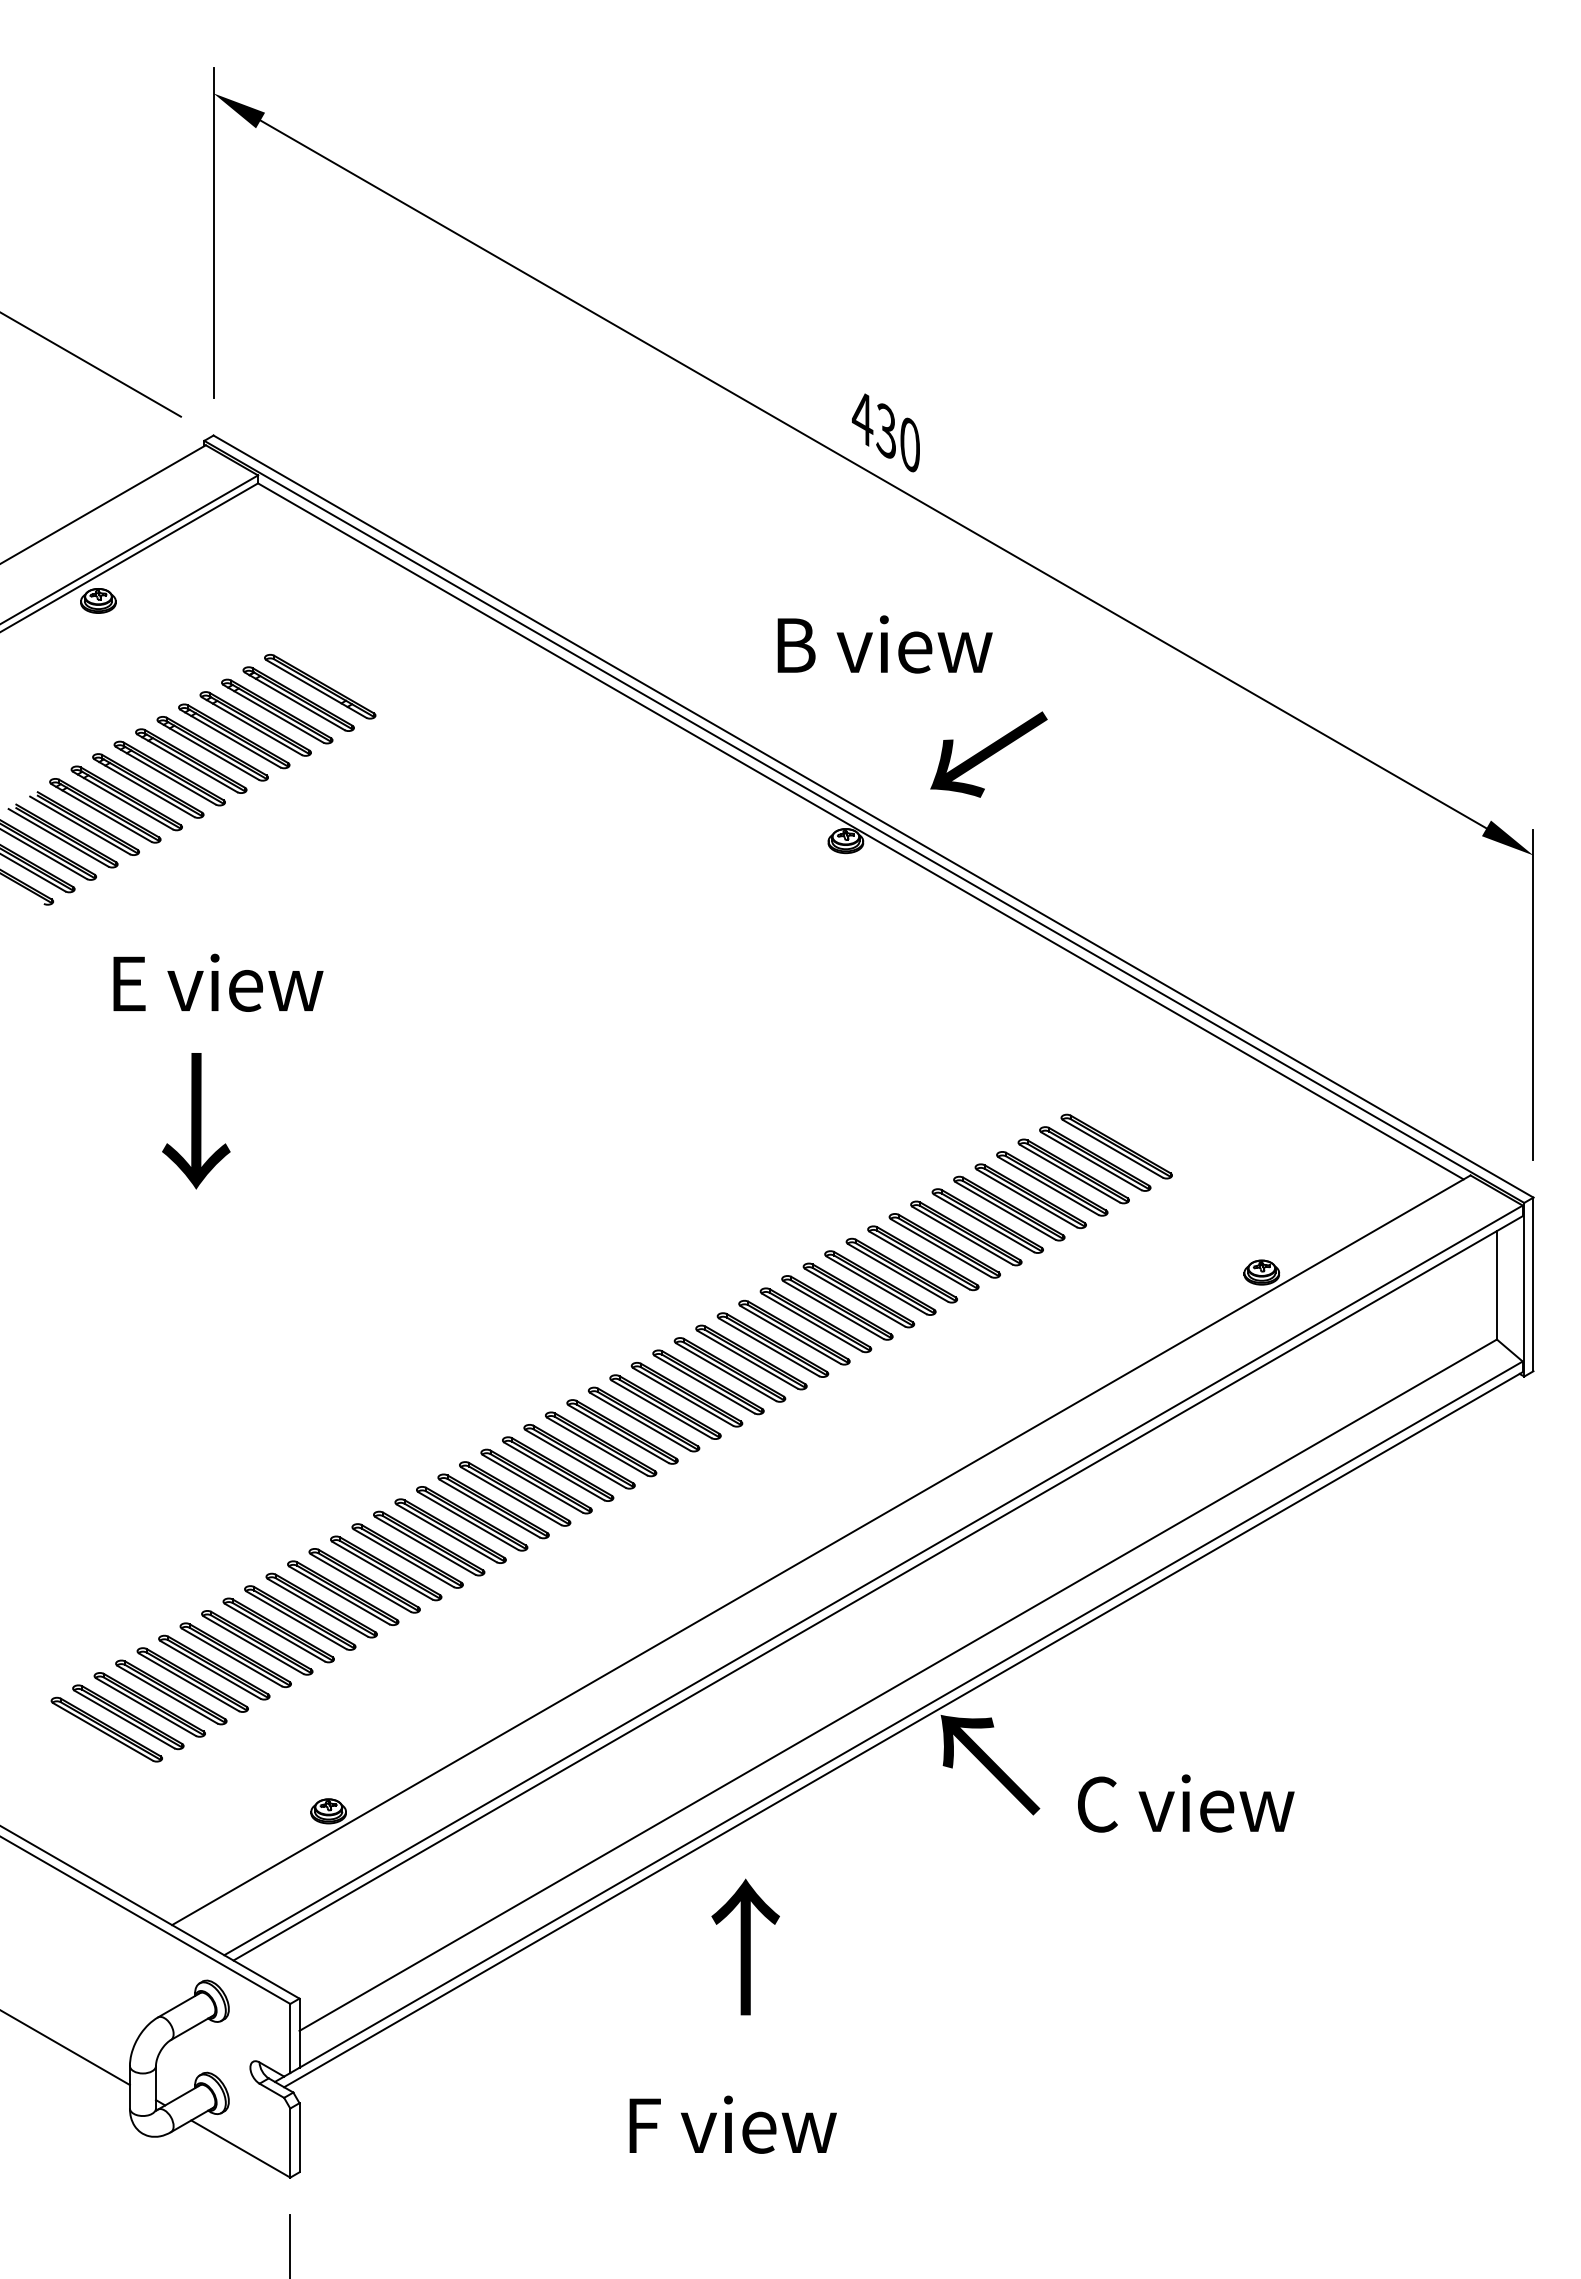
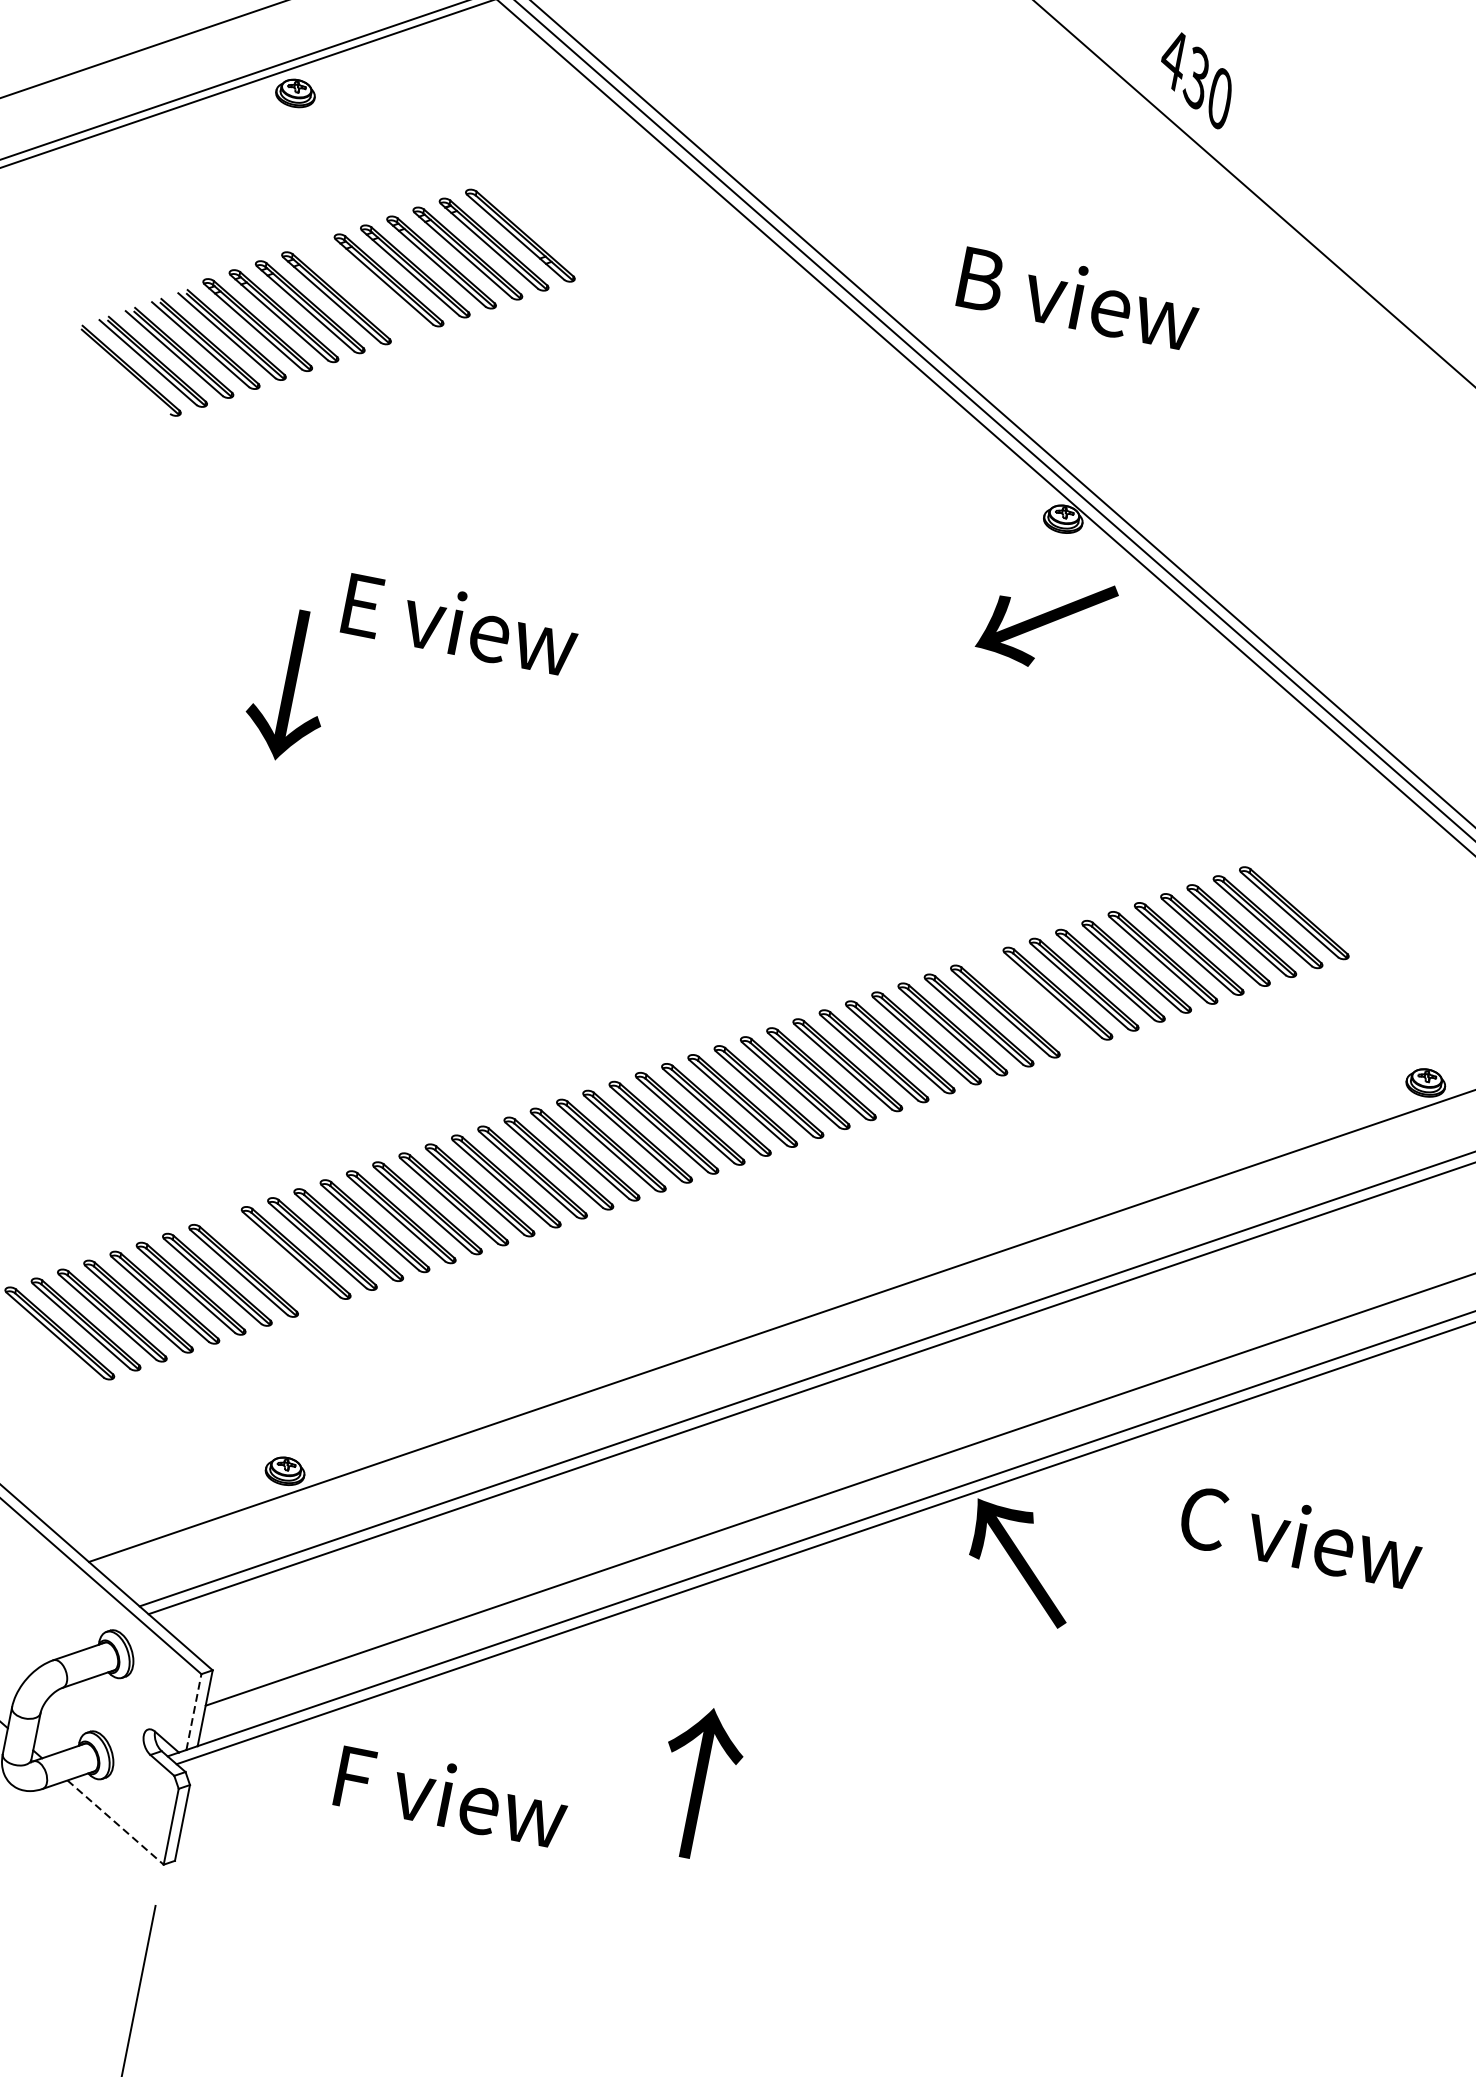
text: (884, 644) -> (1078, 298), moved
text: (988, 754) -> (1046, 621), moved
part: (191, 760) -> (363, 288), removed
text: (218, 982) -> (460, 623), moved
part: (901, 1270) -> (1031, 1002), removed
part: (278, 1630) -> (269, 1261), removed
text: (1186, 1803) -> (1301, 1536), moved
text: (745, 1946) -> (698, 1782), moved
line: (290, 2038) -> (194, 1712), solid -> dashed
text: (732, 2124) -> (451, 1796), moved
line: (241, 2149) -> (116, 1823), solid -> dashed

